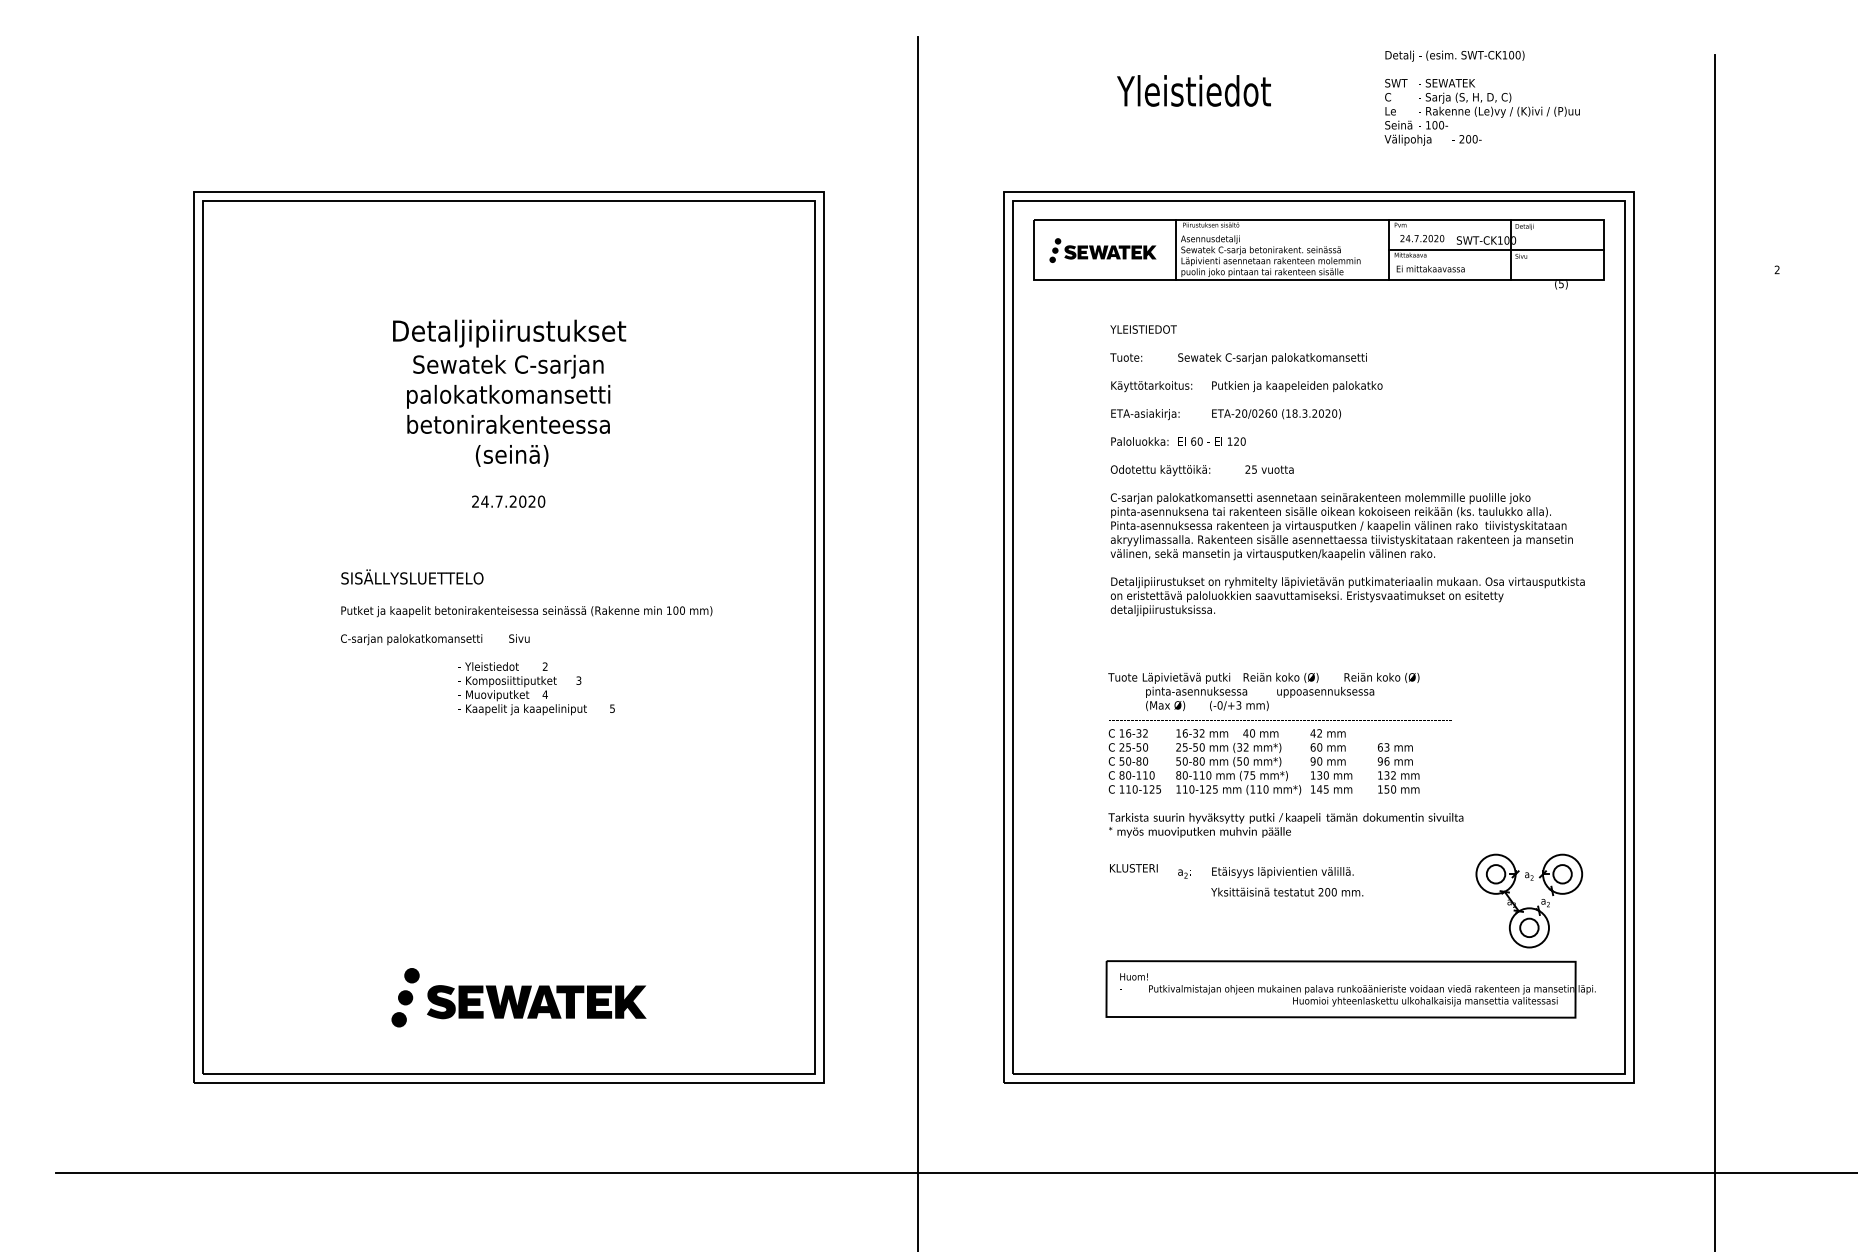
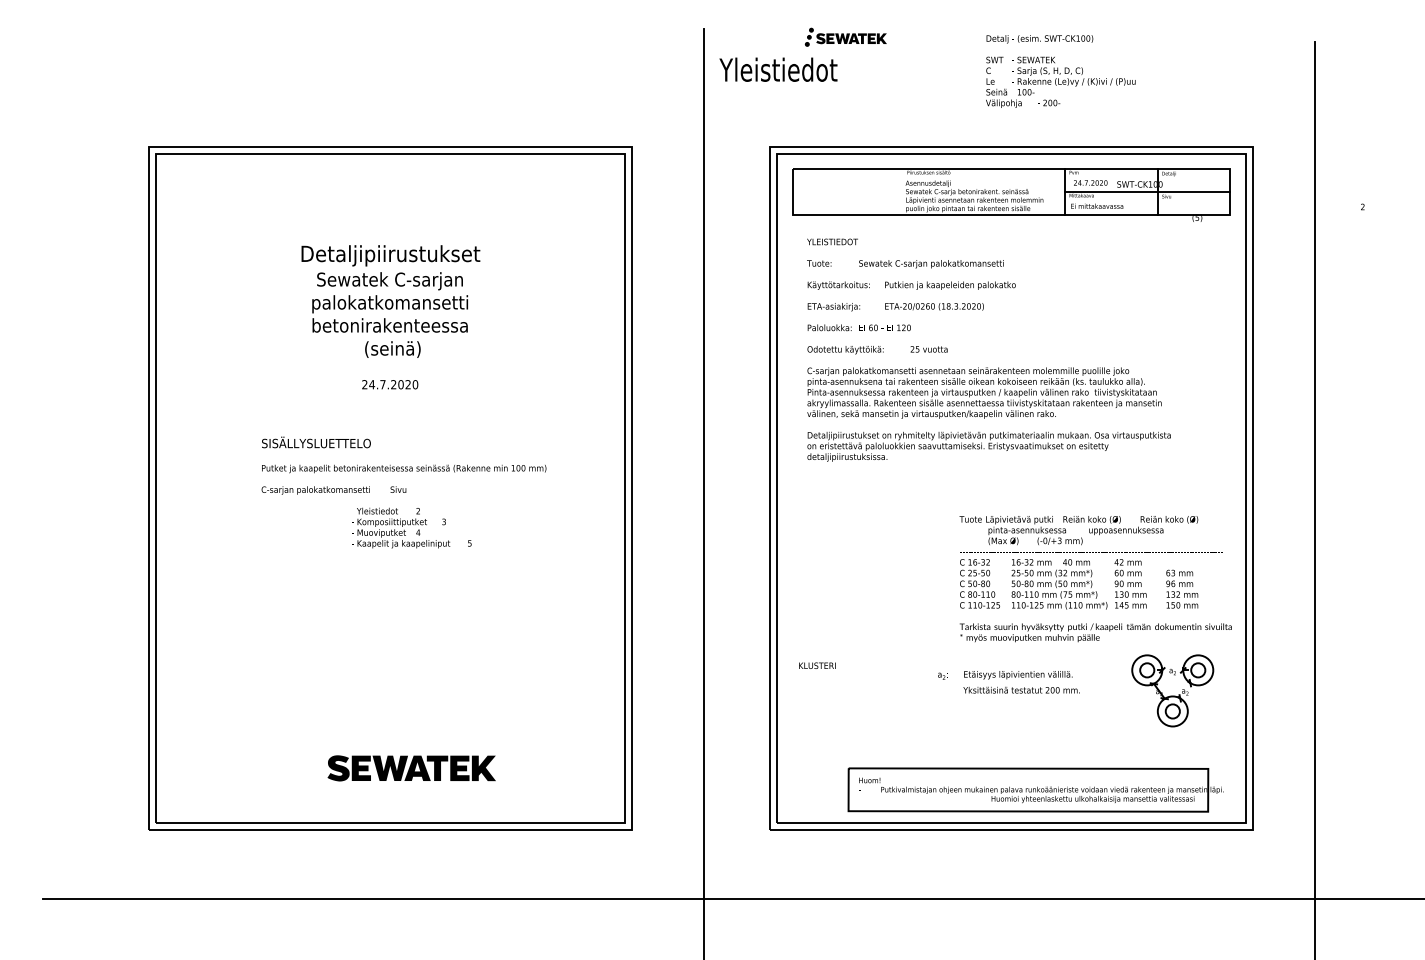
text: (1193, 90) -> (778, 69), moved
text: (1481, 97) -> (1060, 70), moved
part: (1102, 250) -> (845, 37), moved
line: (1176, 250) -> (902, 192), removed
text: (1347, 470) -> (988, 350), moved
text: (1285, 754) -> (1095, 578), moved
text: (1133, 868) -> (817, 665), moved
text: (1270, 881) -> (1008, 682), moved
fill: (411, 975) -> (315, 747), removed
part: (1350, 989) -> (1035, 790), moved
fill: (405, 997) -> (311, 764), removed
fill: (398, 1019) -> (305, 781), removed

